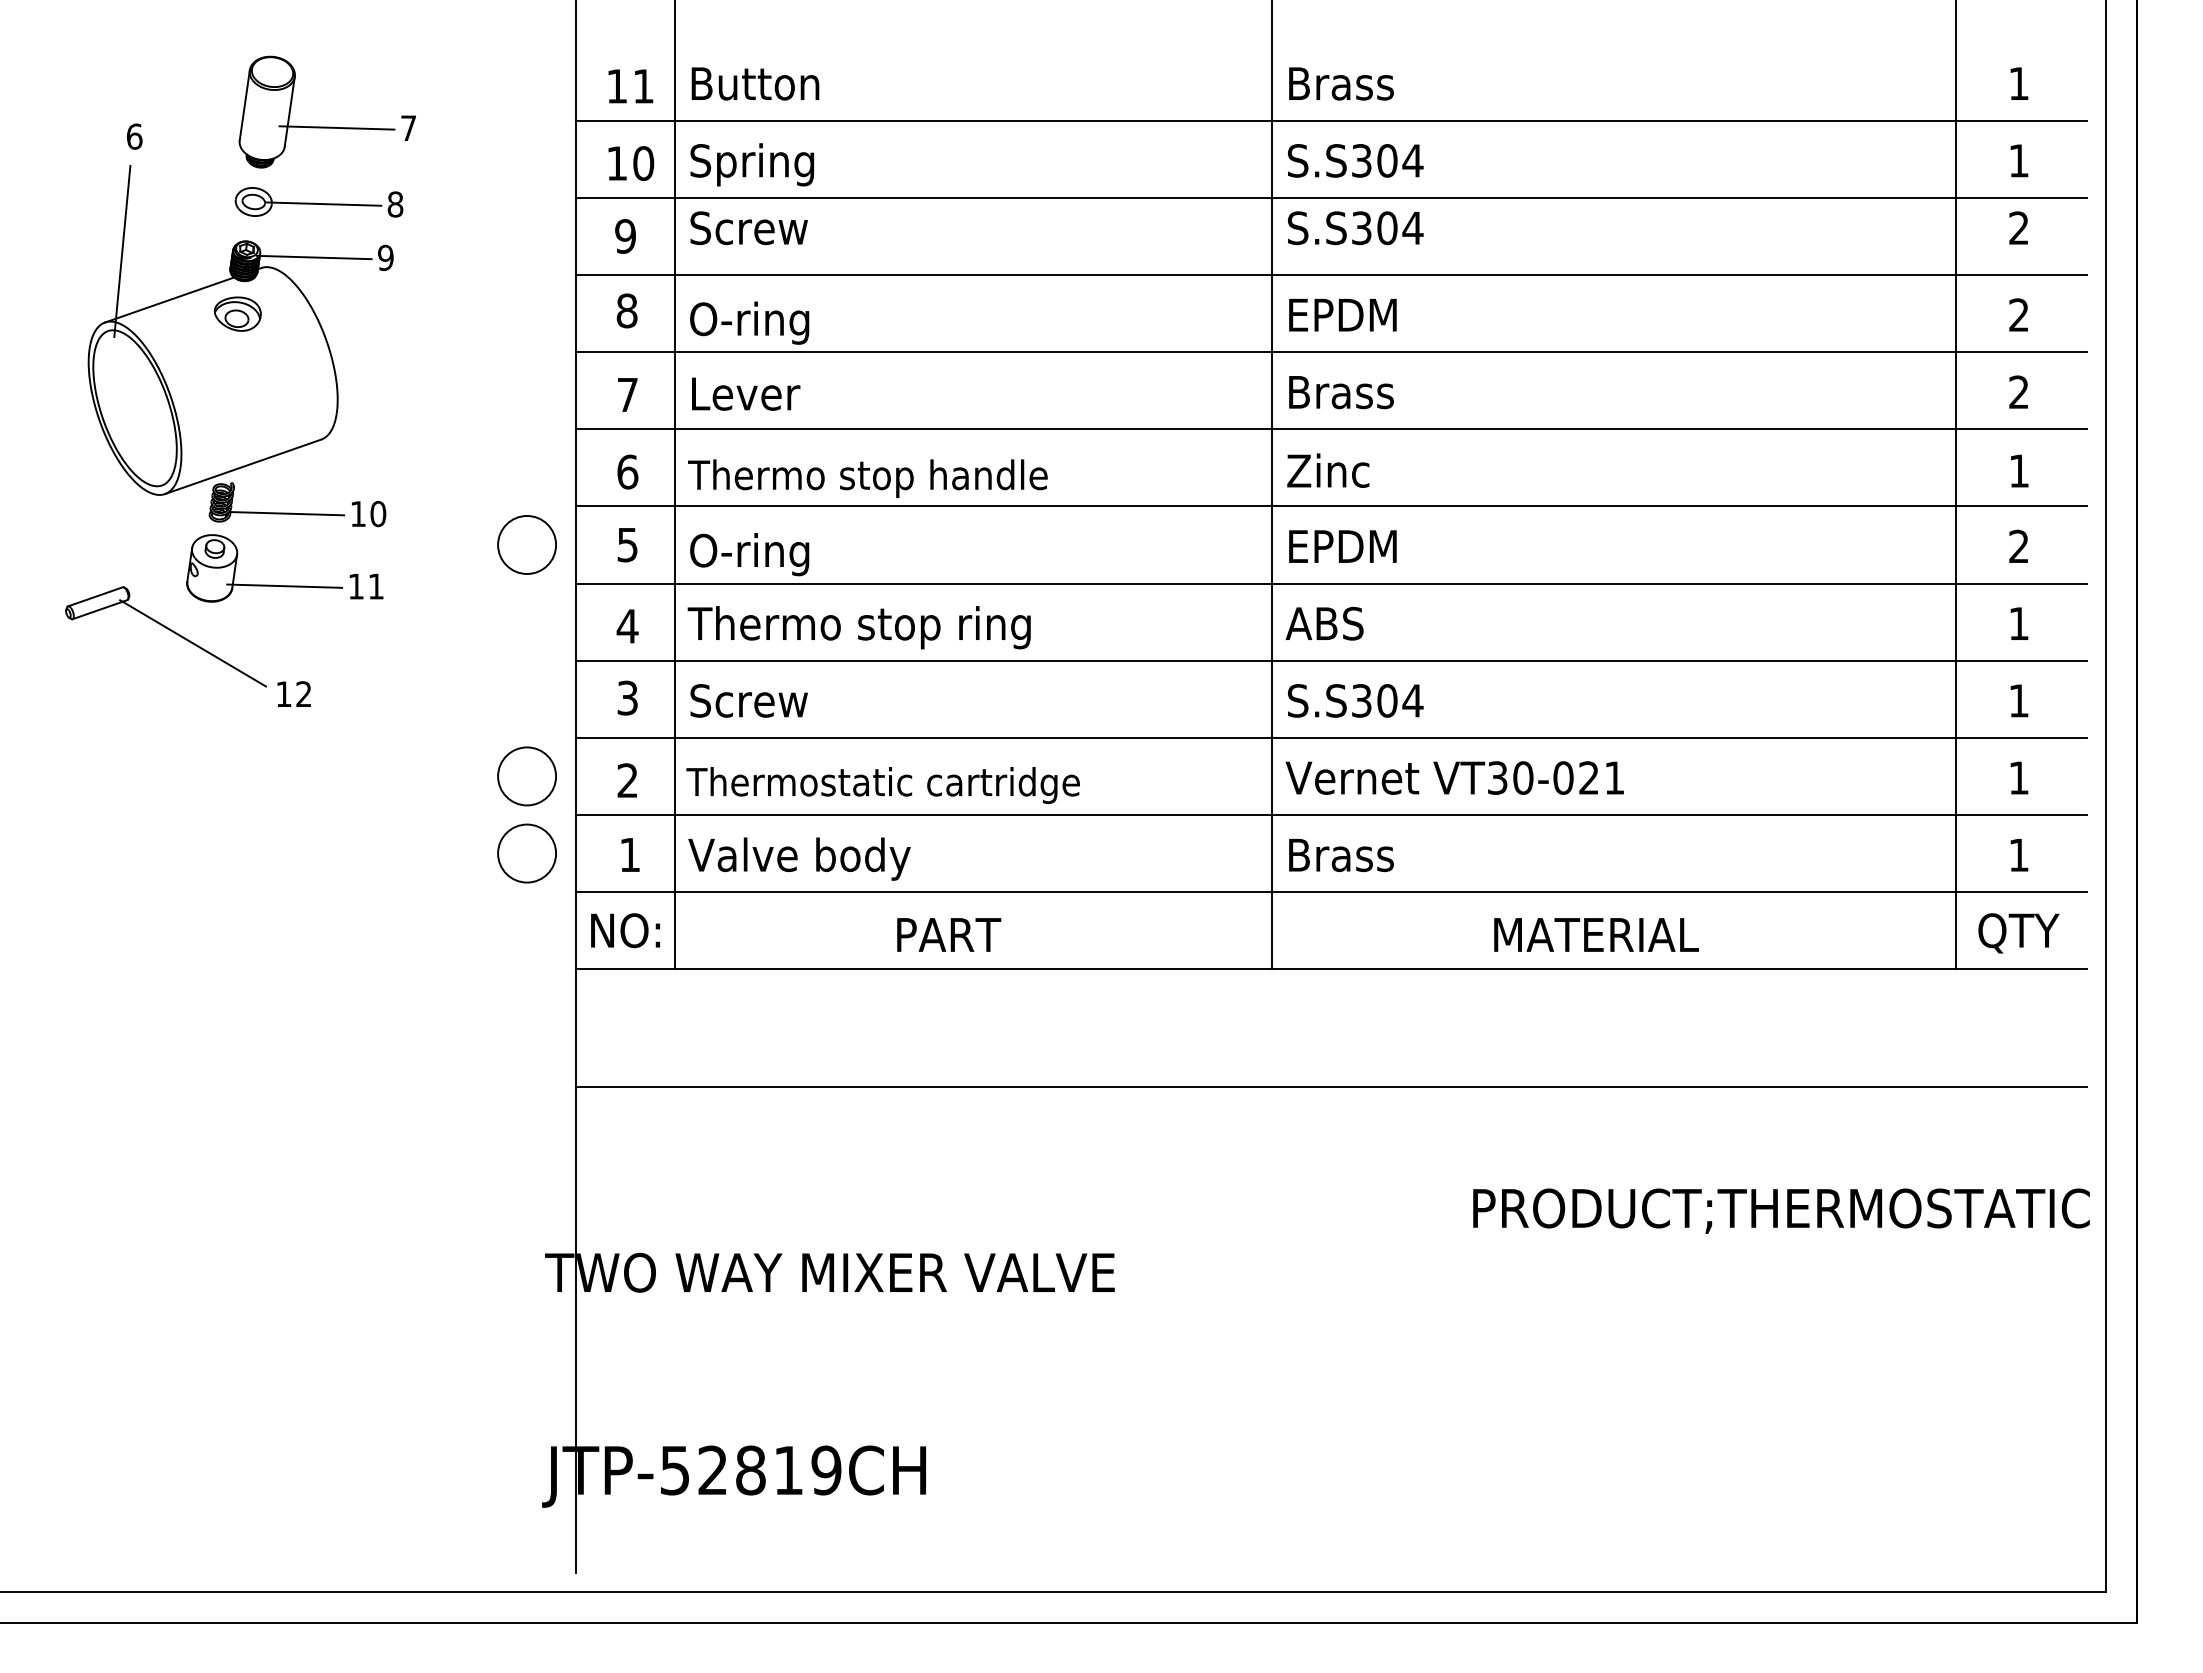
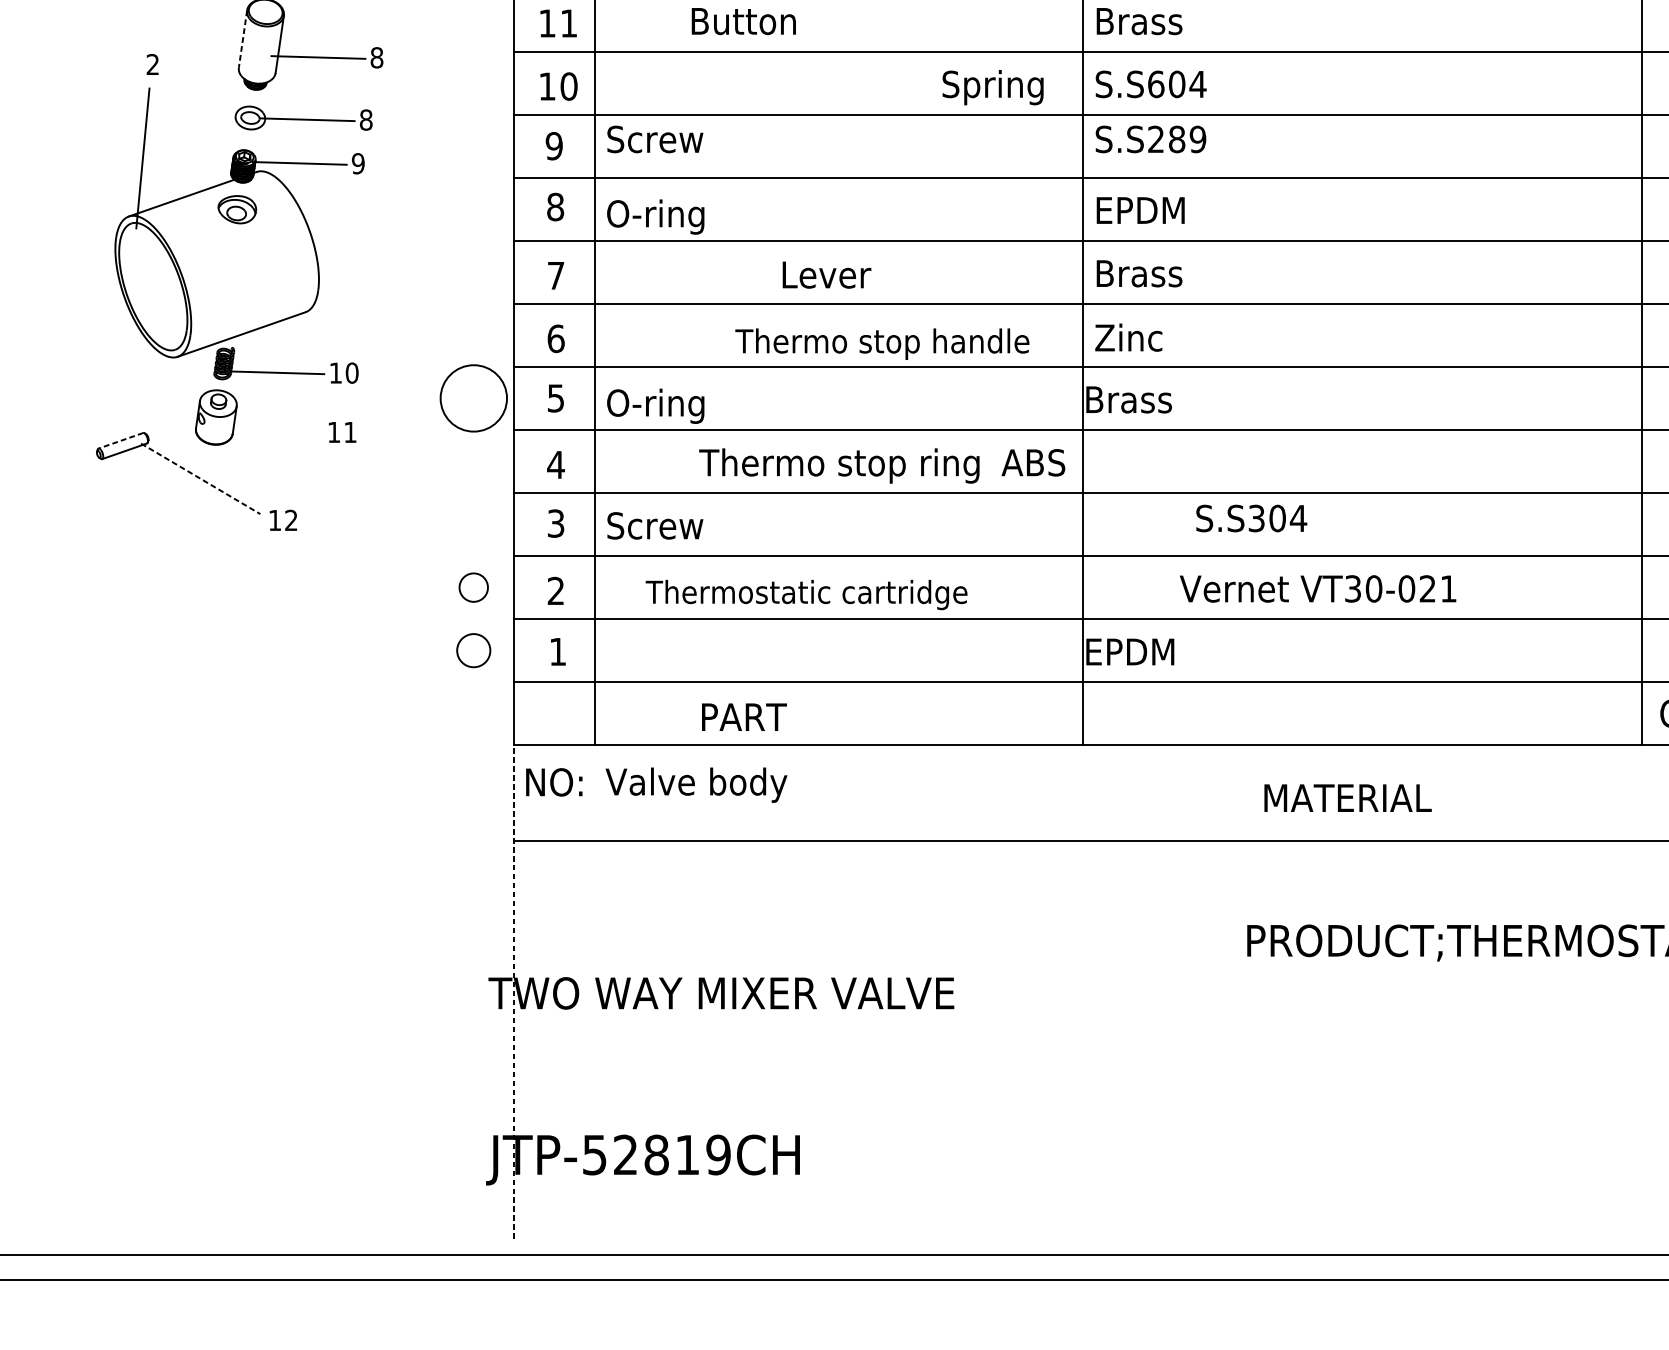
text: (755, 83) -> (743, 21), moved
line: (244, 105) -> (242, 39), solid -> dashed
text: (408, 128) -> (376, 57), 7 -> 8
text: (134, 136) -> (152, 64), 6 -> 2
text: (1362, 160) -> (1156, 84), S.S304 -> S.S604
text: (752, 164) -> (993, 87), moved
text: (1387, 228) -> (1177, 139), S.S304 -> S.S289
text: (746, 393) -> (827, 274), moved
text: (867, 478) -> (882, 344), moved
circle: (526, 544) -> (473, 398), size x1.4
text: (1336, 546) -> (1135, 399), EPDM -> Brass
line: (284, 585) -> (275, 431), removed
line: (95, 596) -> (120, 440), solid -> dashed
text: (1324, 623) -> (1033, 462), moved
text: (858, 627) -> (838, 465), moved
line: (193, 643) -> (201, 478), solid -> dashed
text: (1355, 700) -> (1251, 518), moved
circle: (526, 776) -> (473, 587), size x0.6
text: (1454, 777) -> (1317, 588), moved
text: (882, 785) -> (806, 595), moved
circle: (526, 853) -> (473, 650), size x0.7
text: (1334, 855) -> (1133, 652), Brass -> EPDM
text: (799, 858) -> (696, 784), moved
text: (625, 930) -> (554, 782), moved
text: (949, 934) -> (744, 716), moved
text: (1596, 934) -> (1348, 797), moved
line: (576, 1270) -> (514, 991), solid -> dashed

